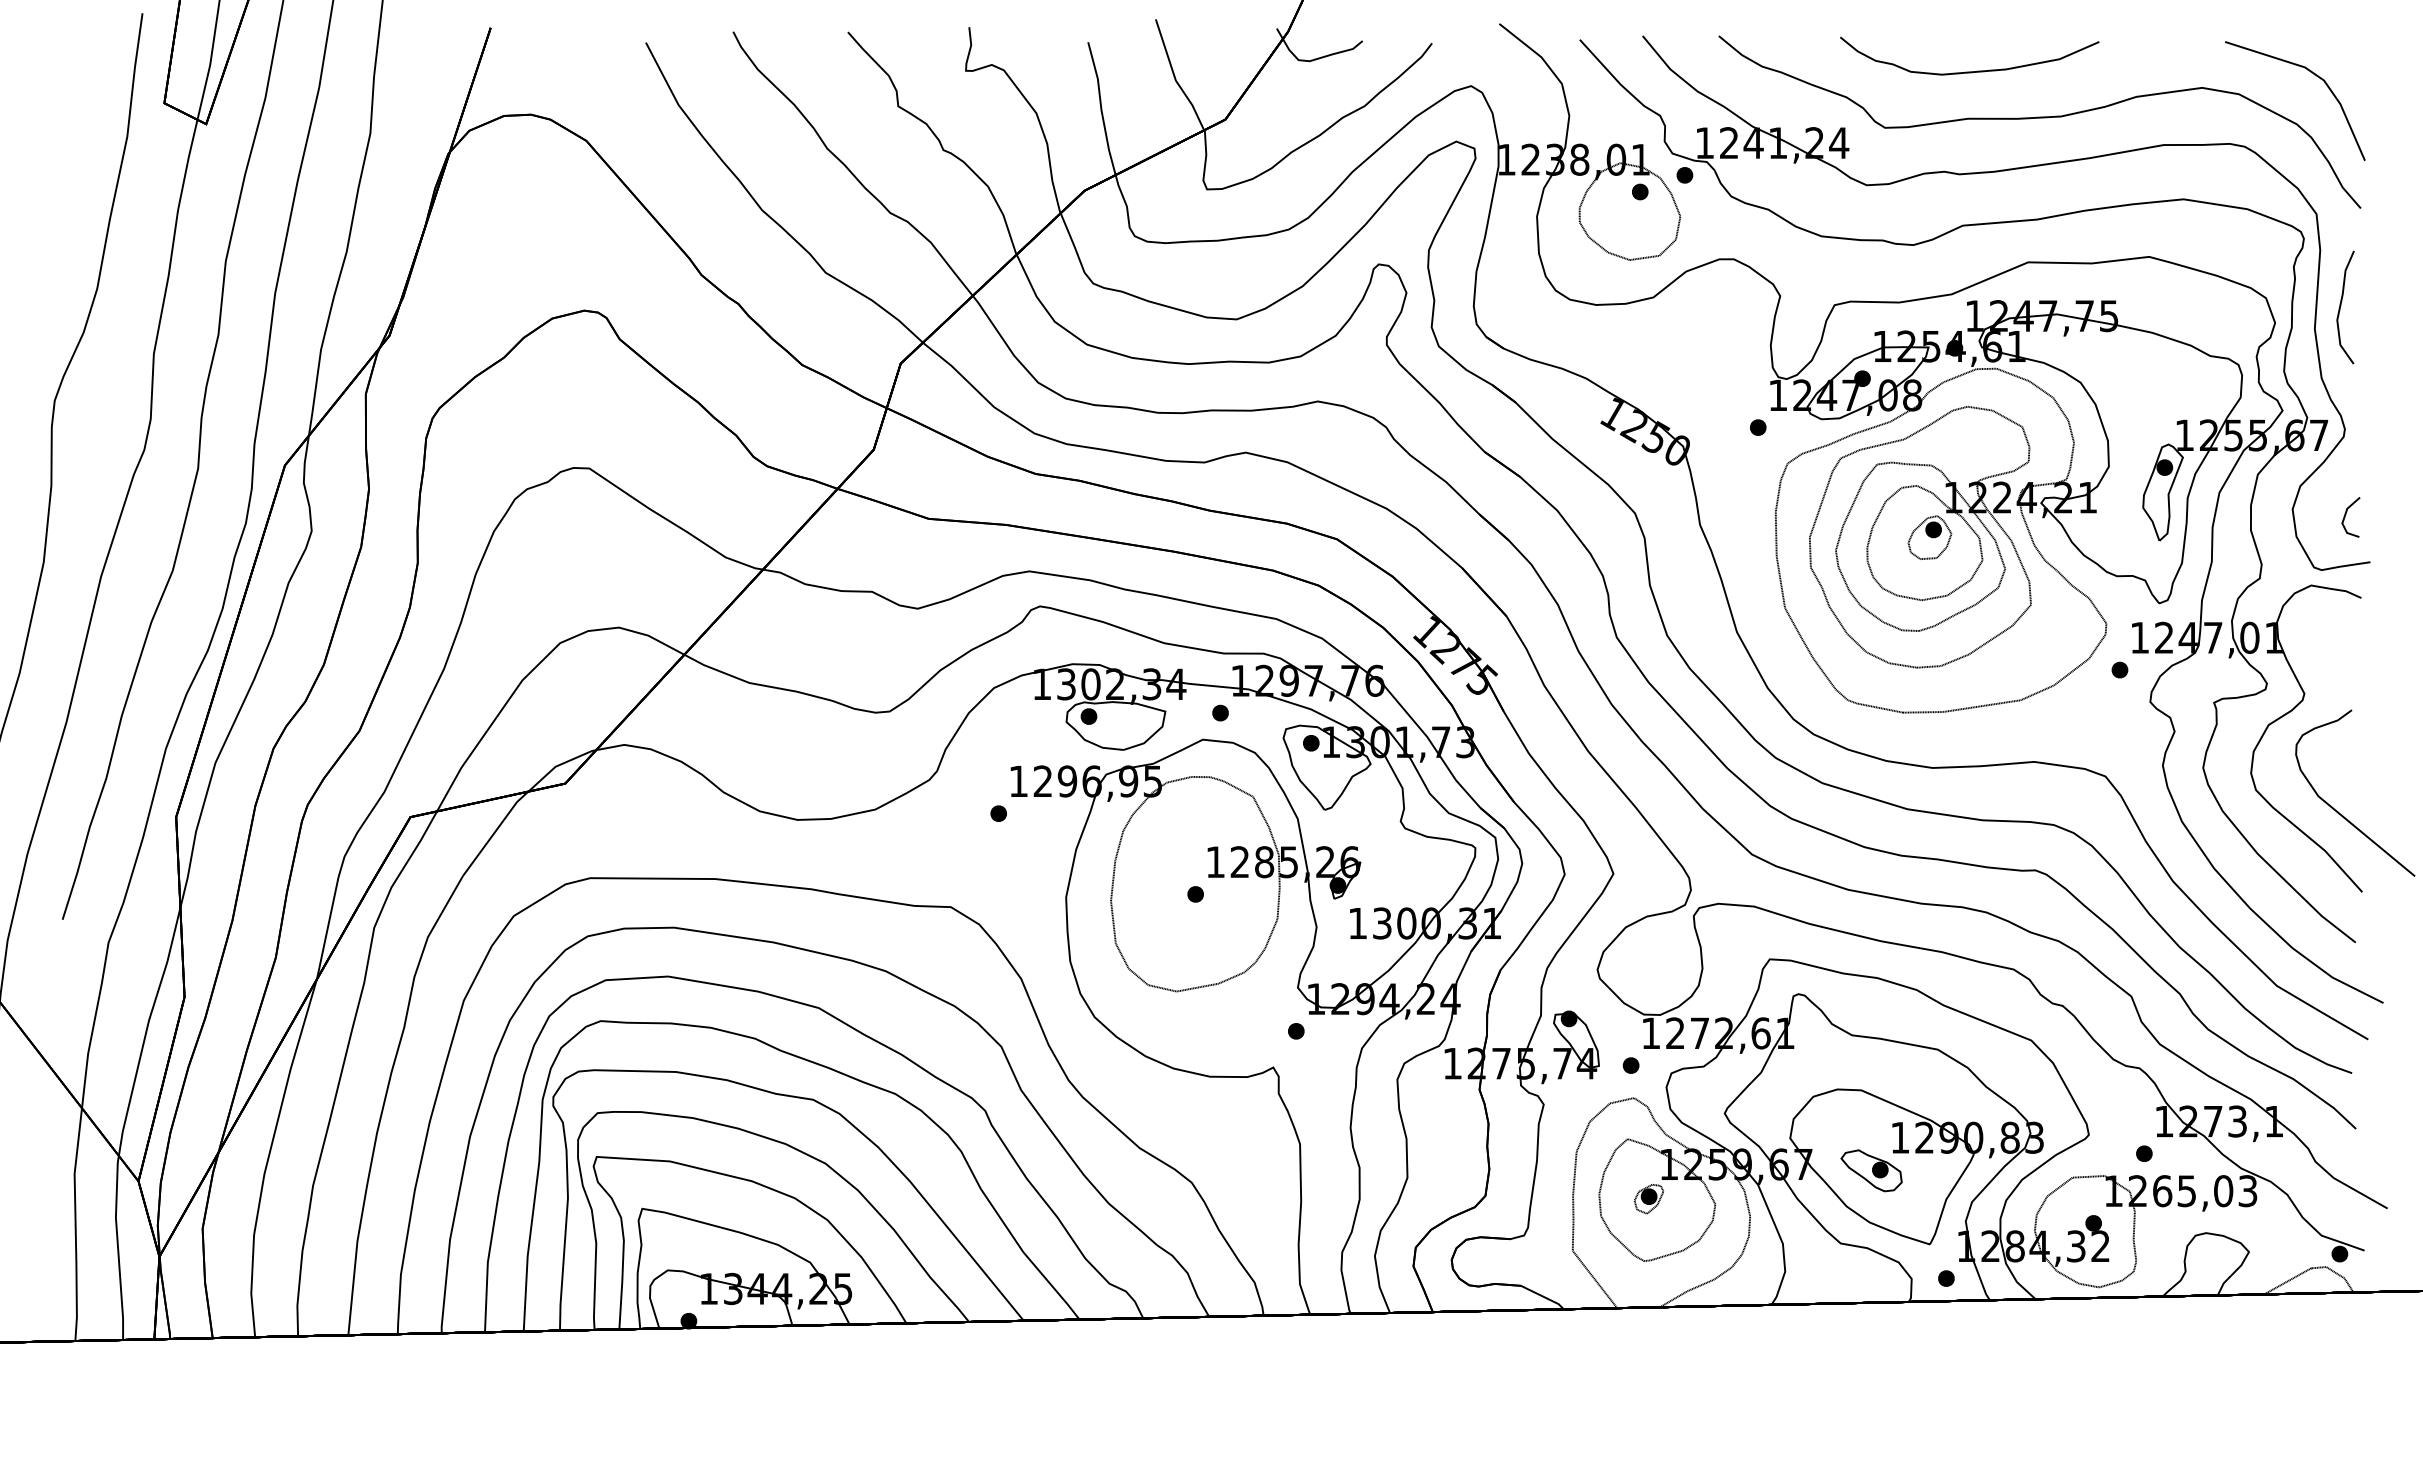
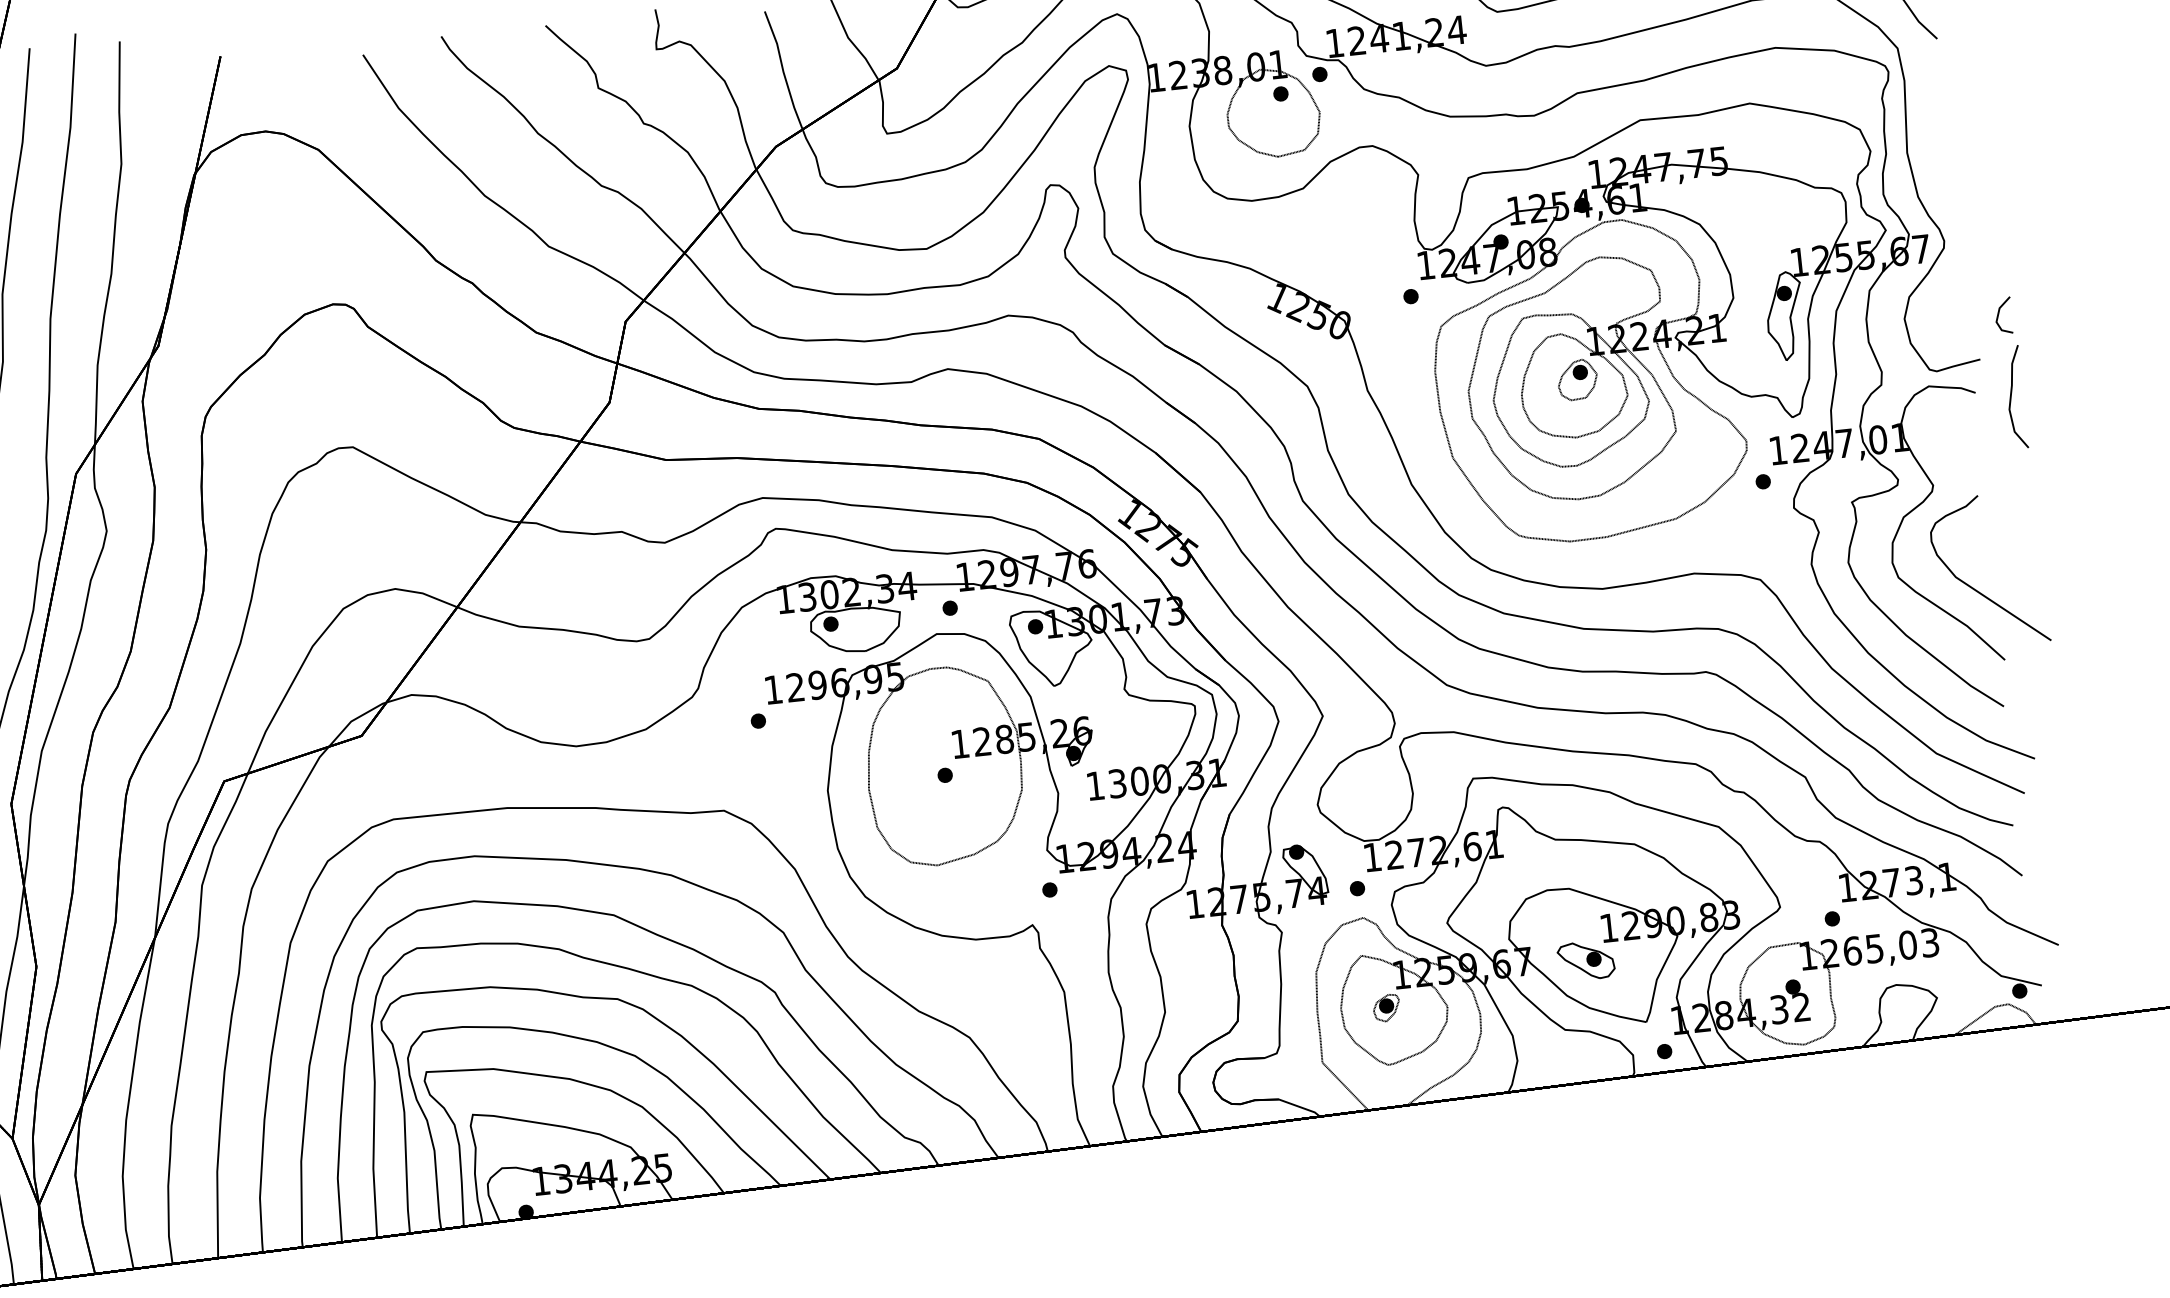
curve: (2341, 306) -> (2011, 396), moved
line: (2346, 514) -> (1999, 313), moved

